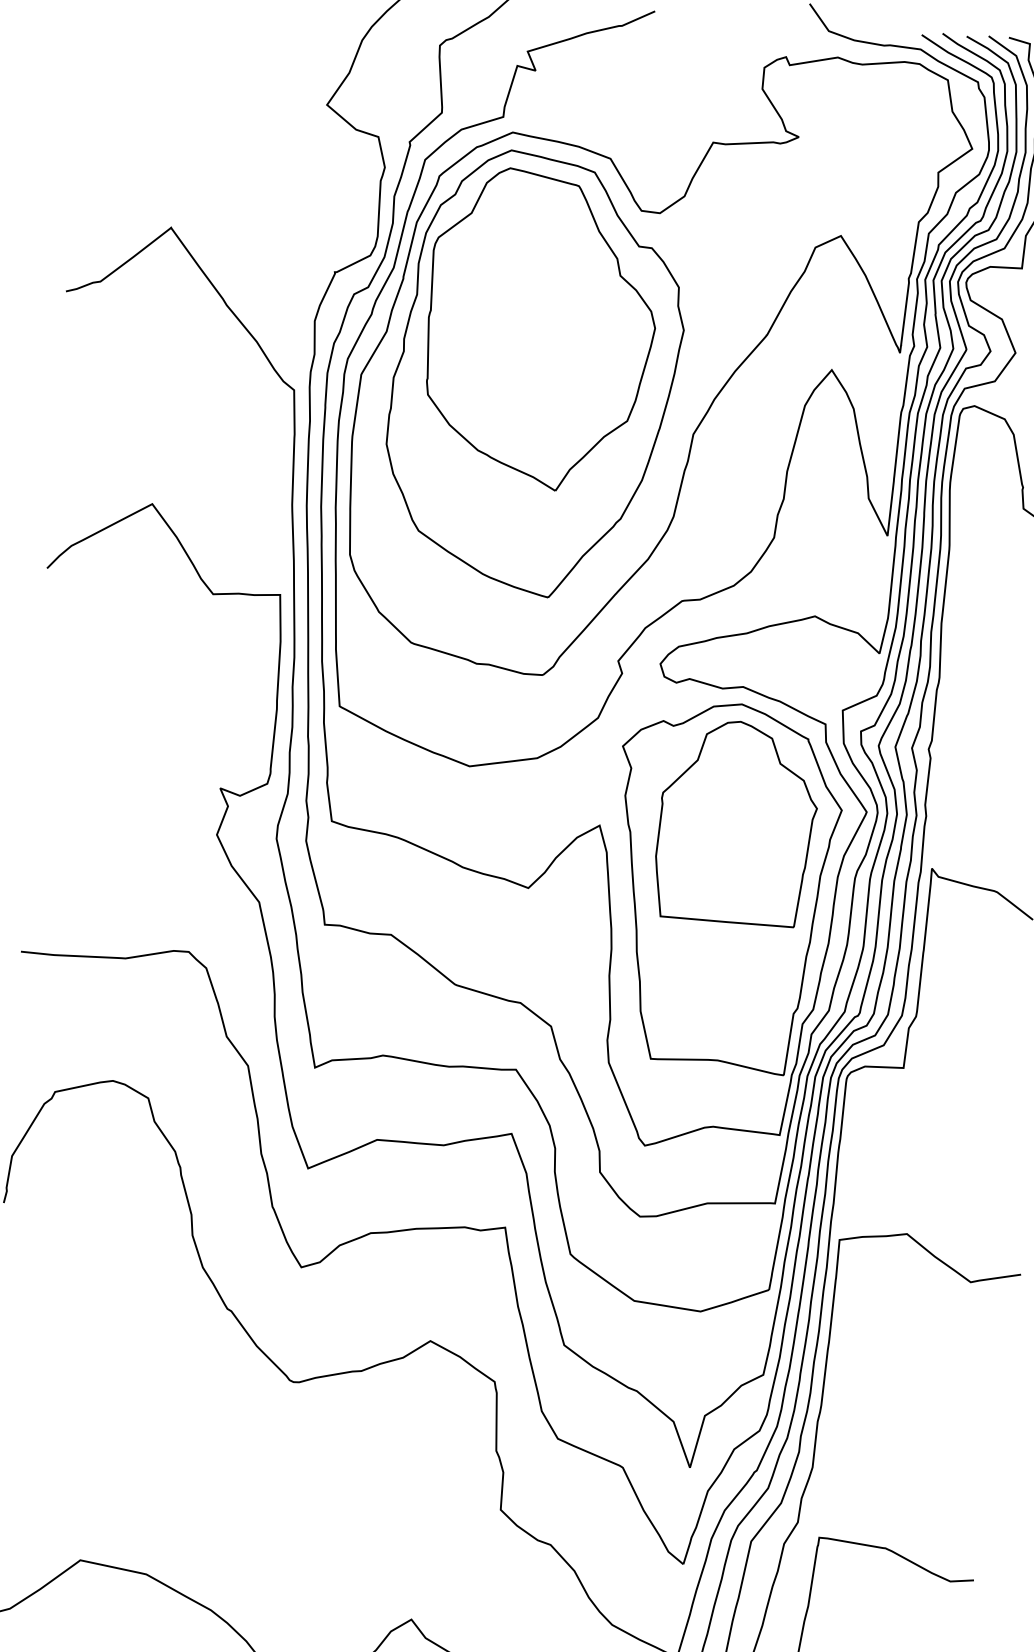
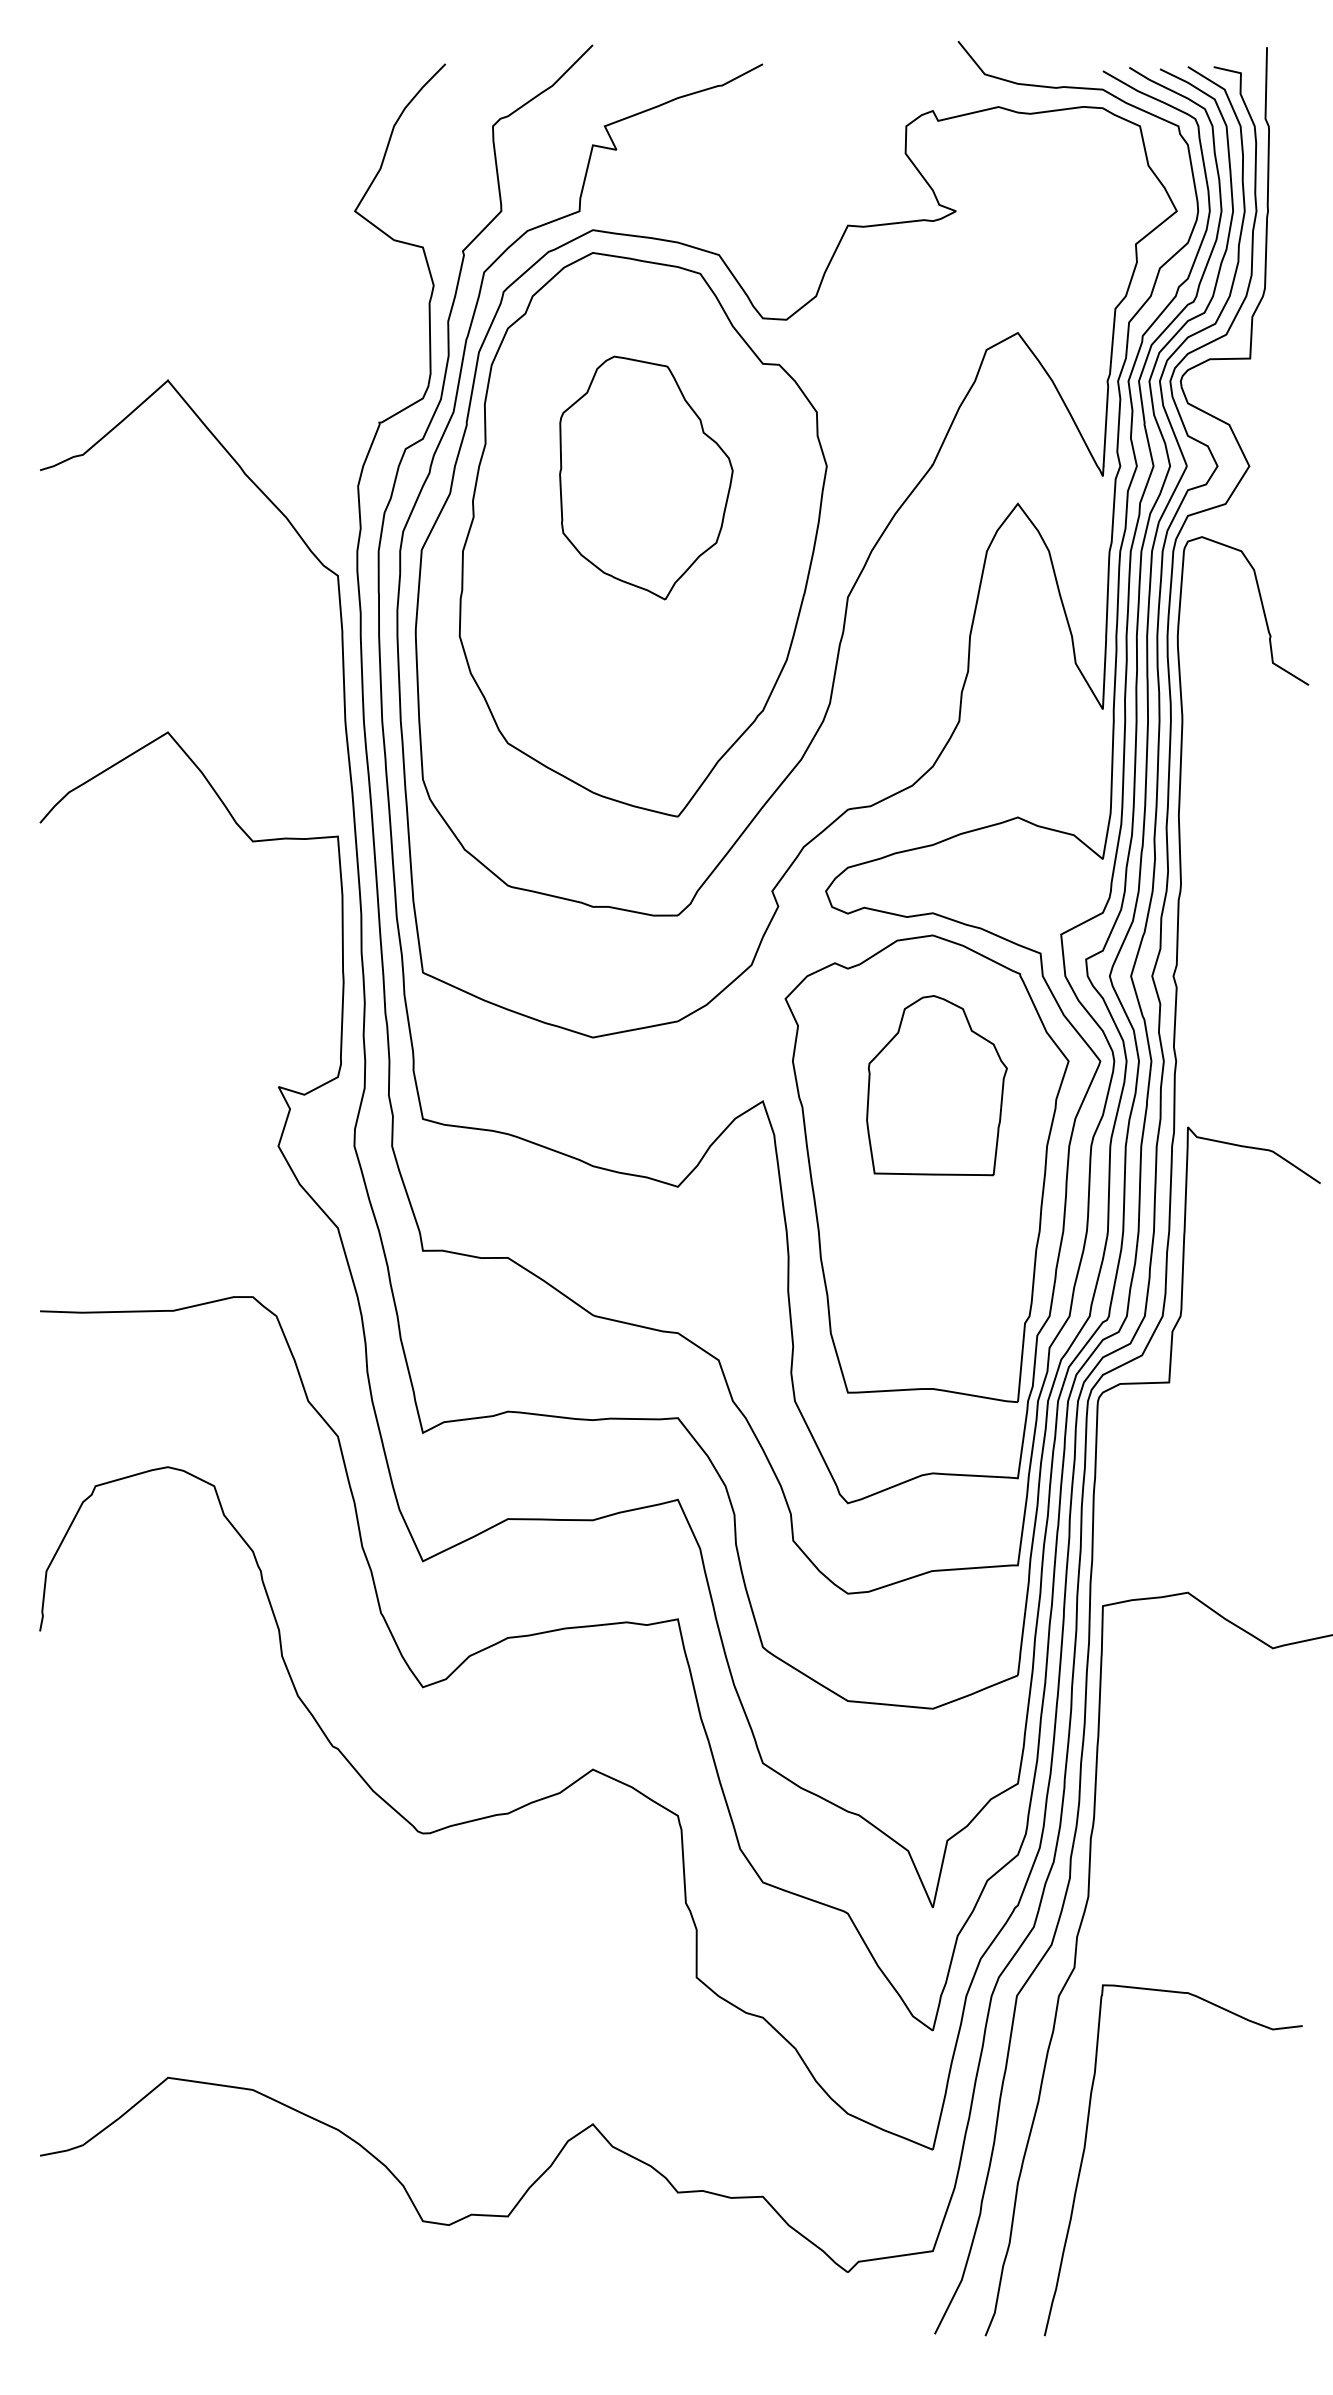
part: (541, 329) -> (646, 477), size x0.6
part: (736, 822) -> (936, 1085), size x0.7

